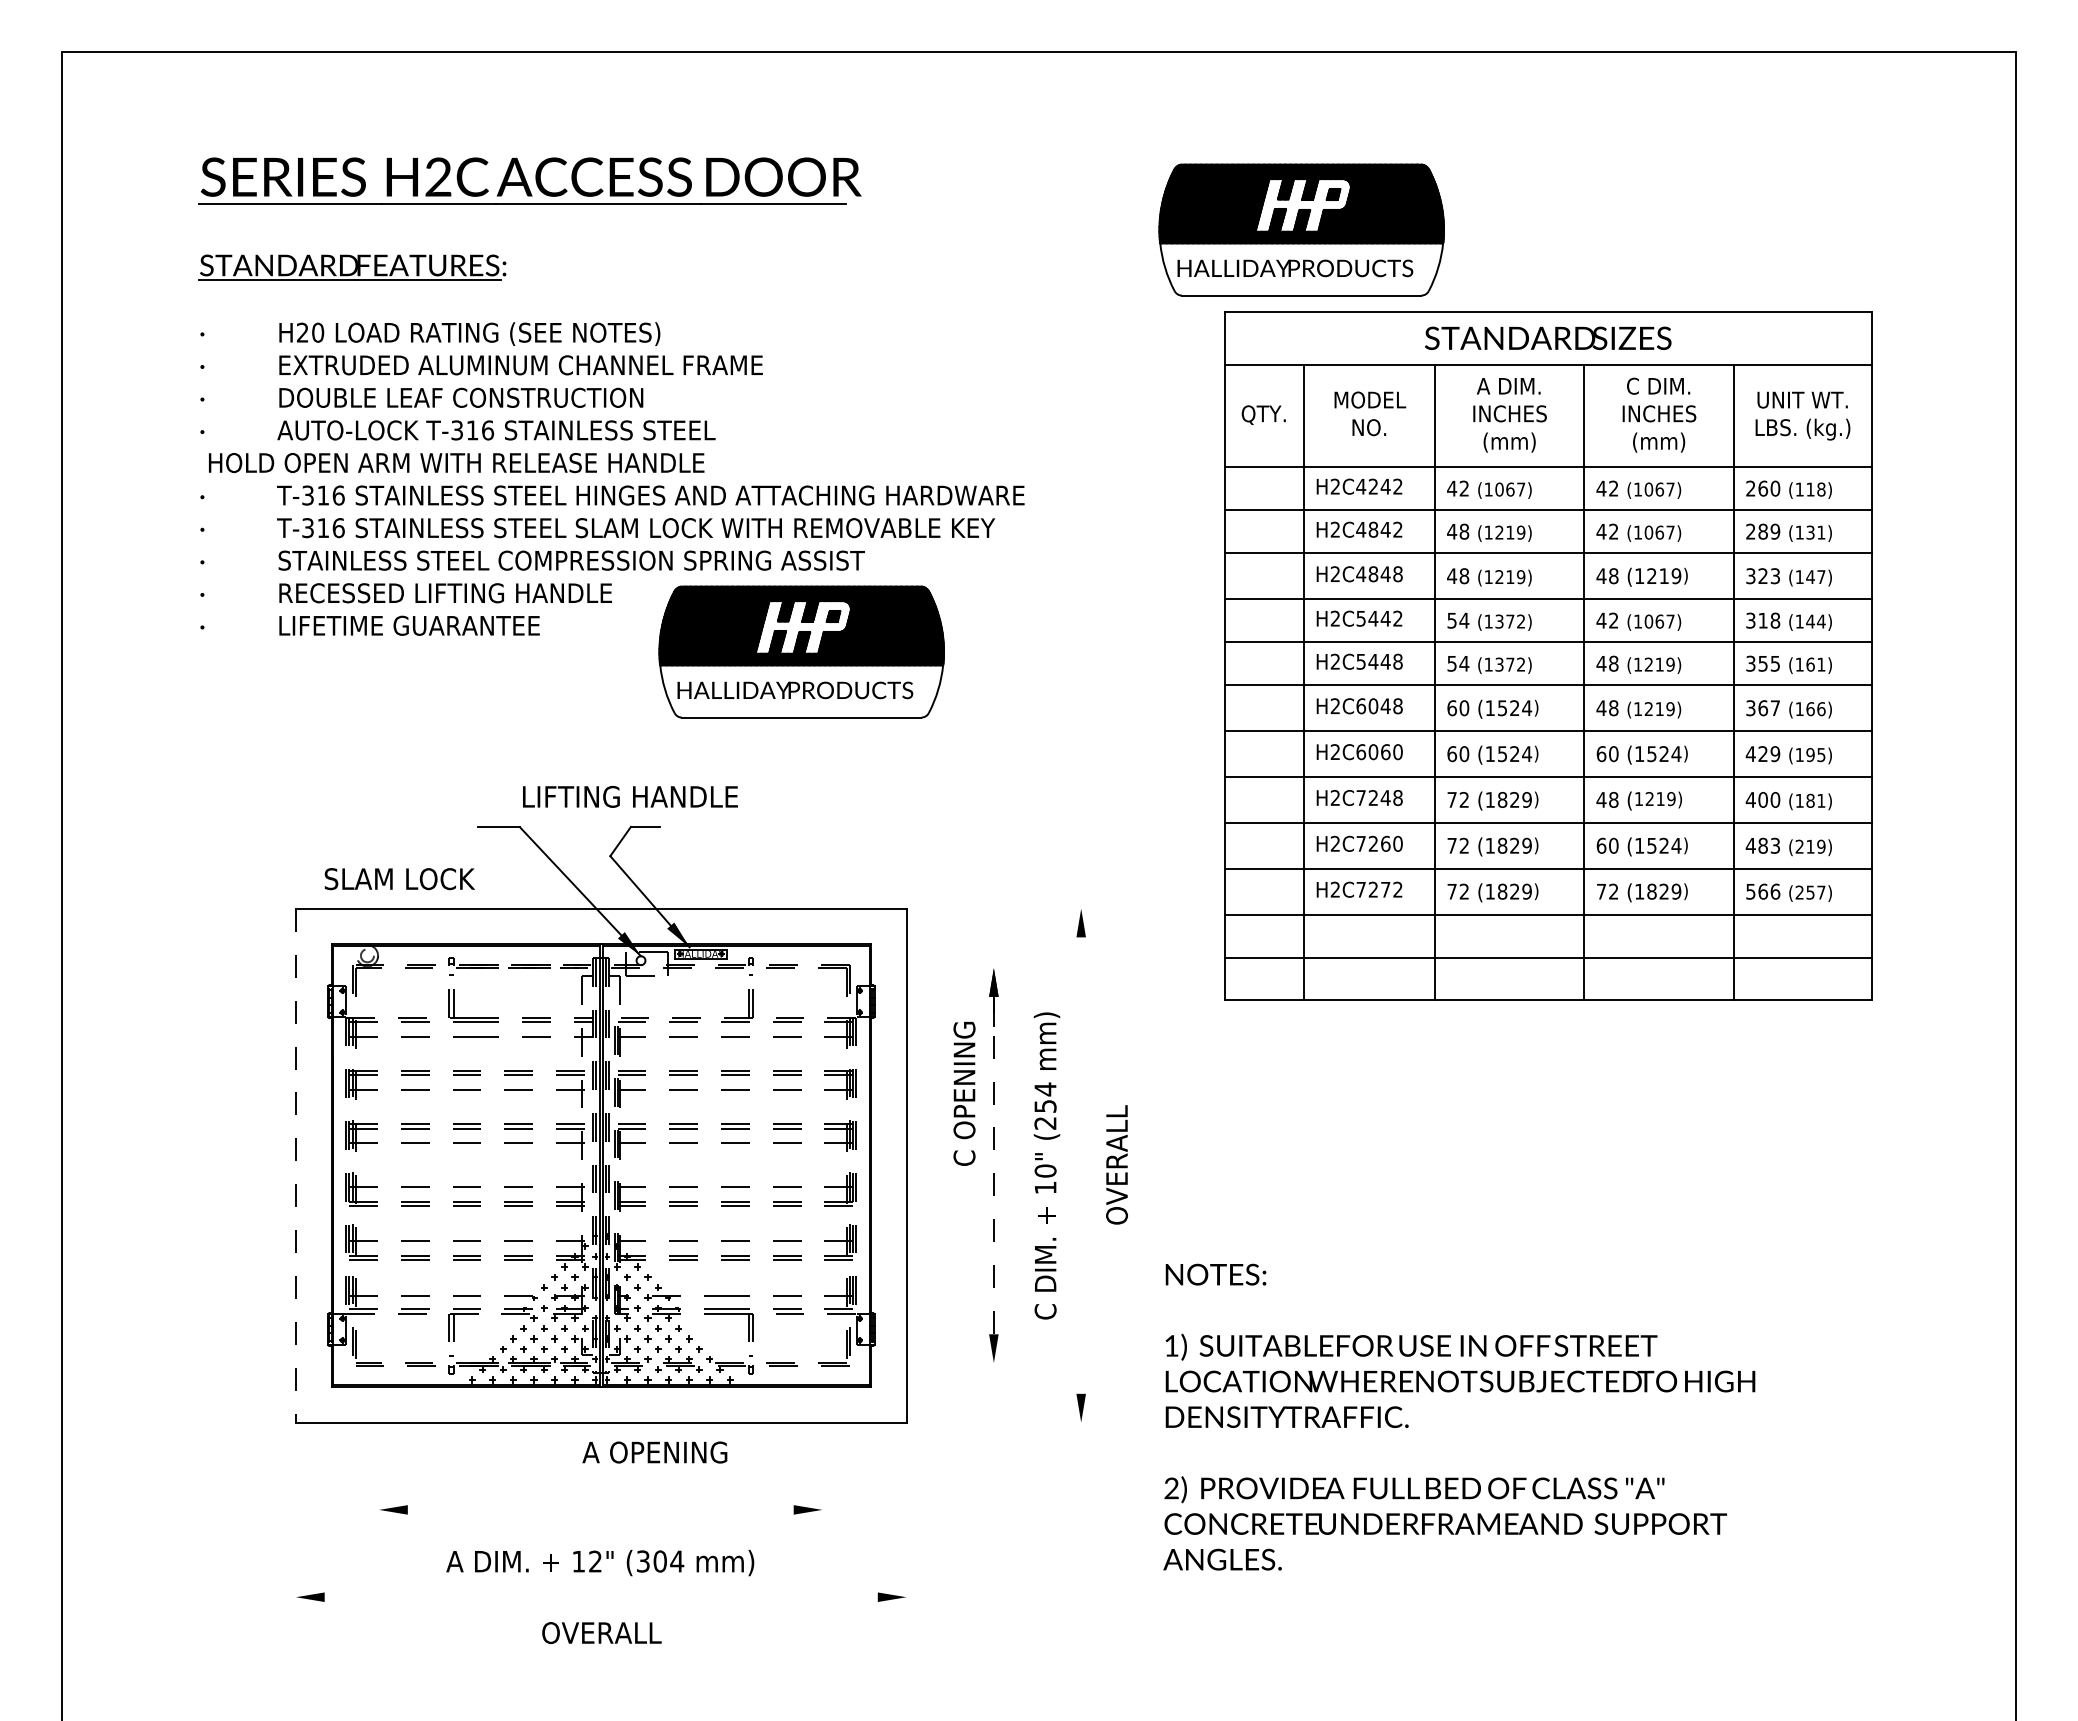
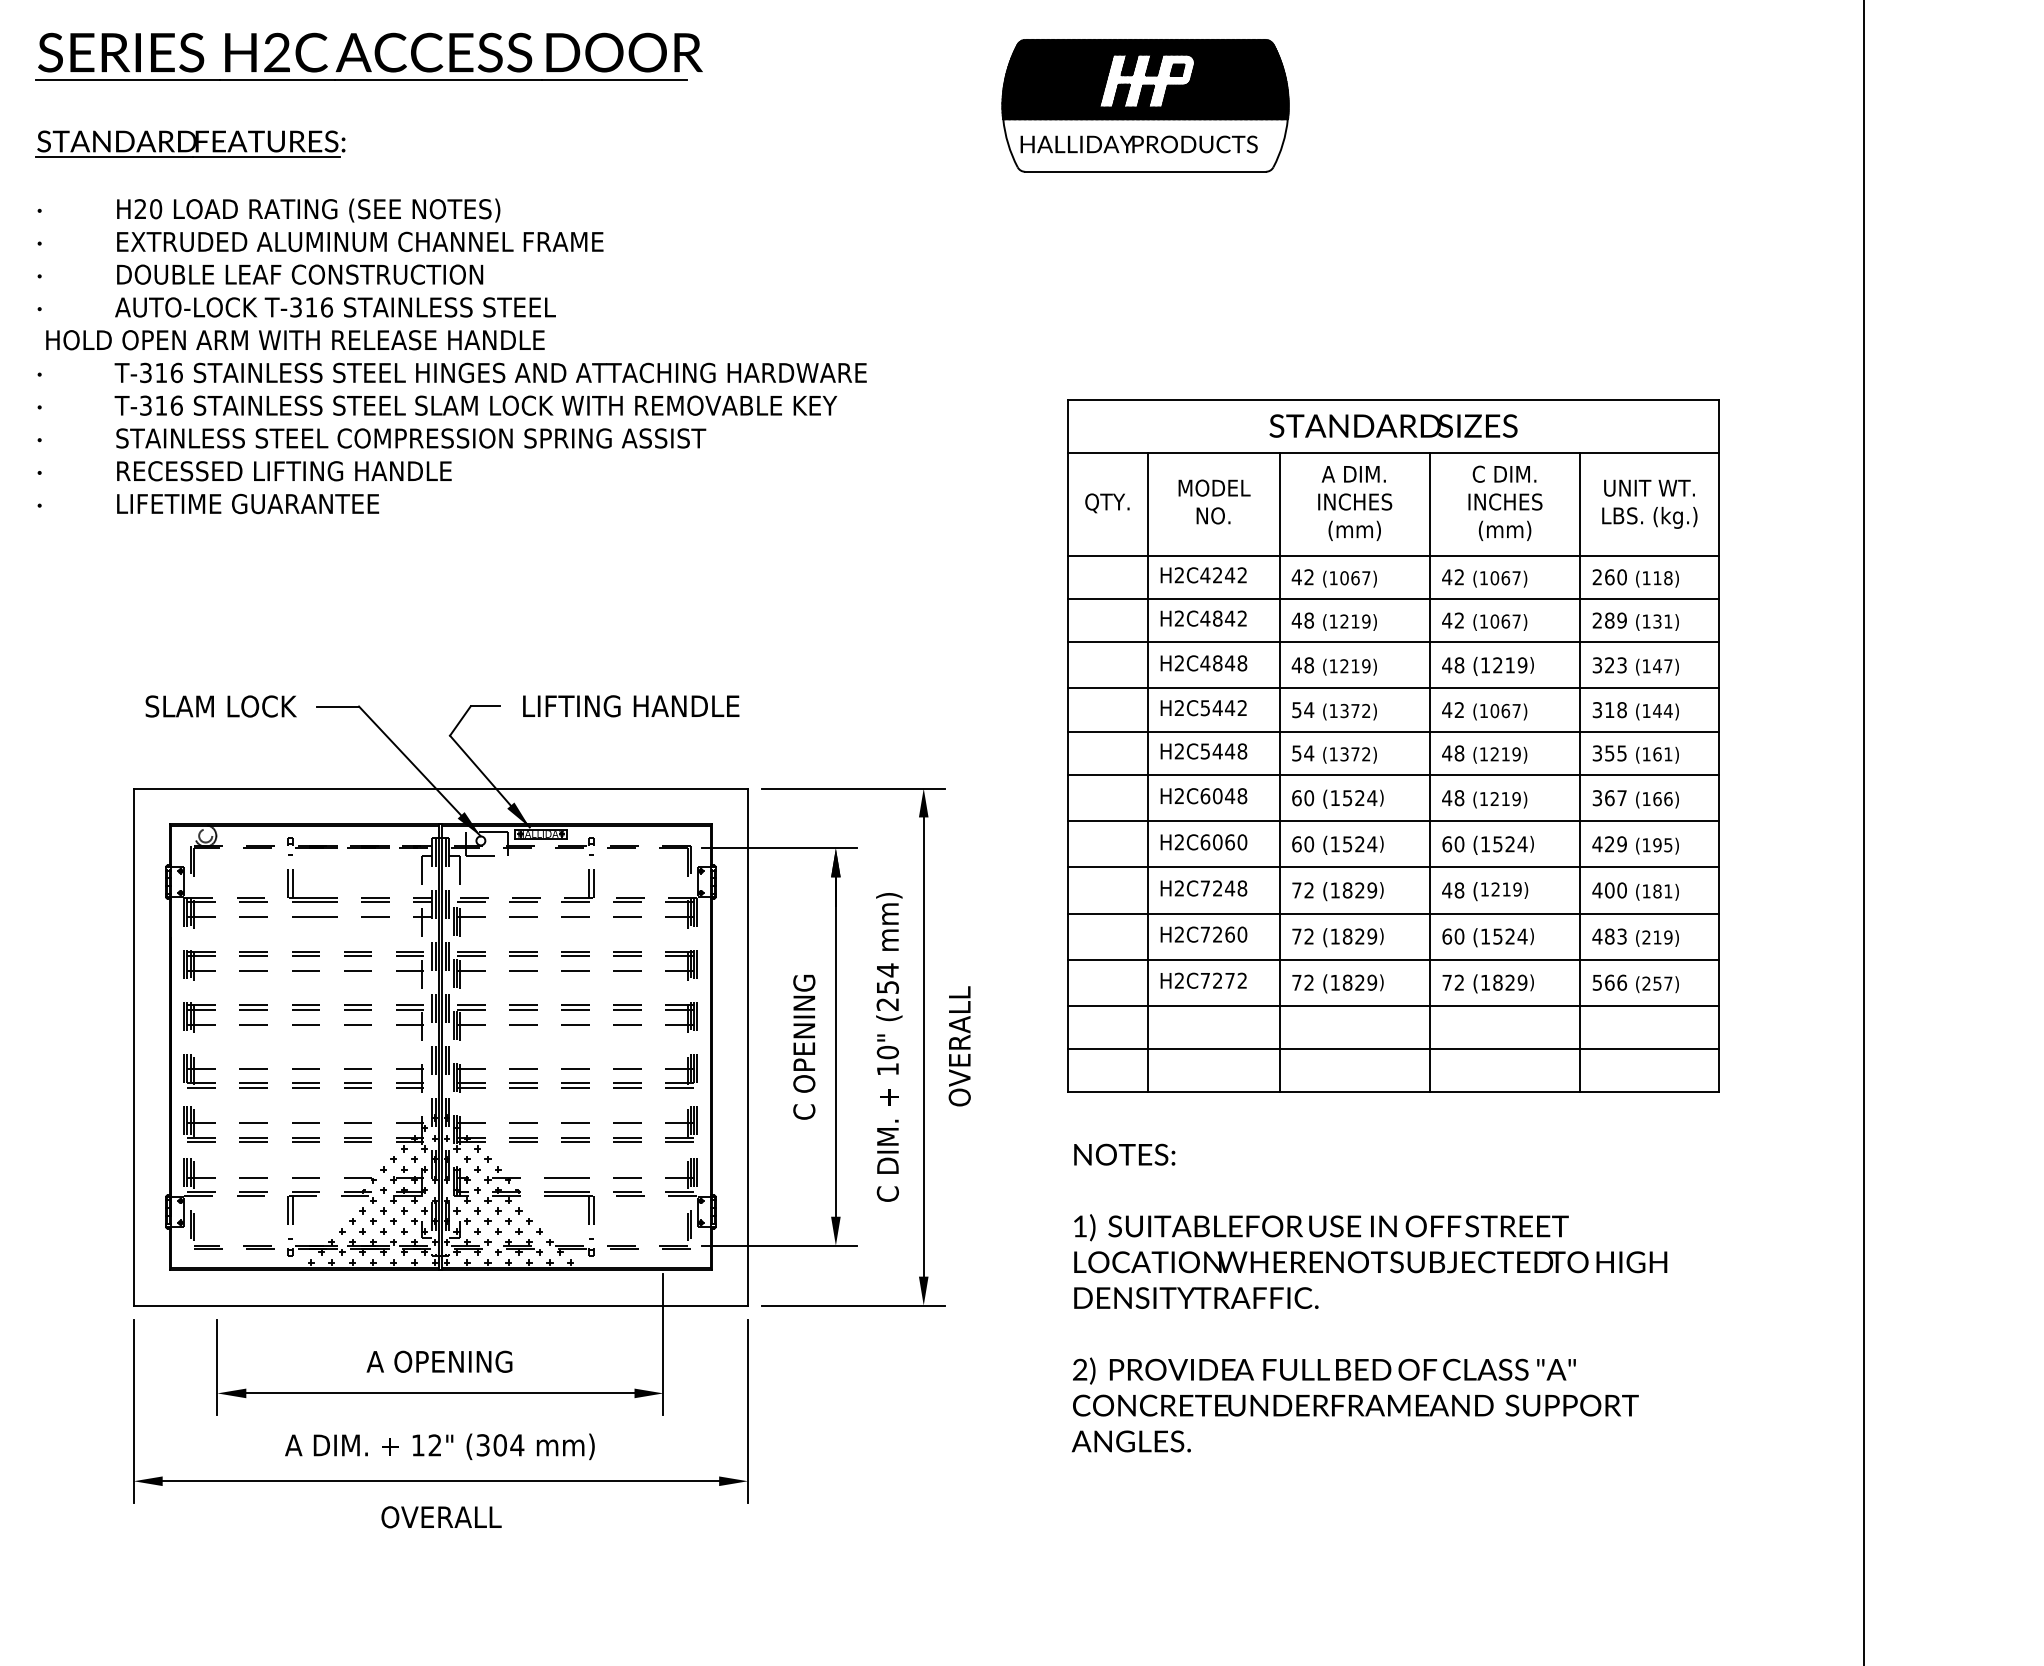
part: (801, 651) -> (642, 529), removed
part: (1548, 655) -> (1393, 745), moved
text: (630, 796) -> (631, 705), moved
text: (399, 879) -> (220, 706), moved
line: (1011, 908) -> (853, 788), added
line: (938, 968) -> (780, 848), added
text: (964, 1093) -> (804, 1046), moved
line: (295, 1165) -> (133, 1046), dashed -> solid
line: (993, 1165) -> (835, 1046), dashed -> solid
line: (1081, 1165) -> (924, 1046), added
line: (938, 1363) -> (780, 1246), added
text: (1459, 1416) -> (1369, 1297), moved
line: (1011, 1422) -> (853, 1305), added
text: (654, 1452) -> (439, 1361), moved
line: (822, 1461) -> (663, 1344), added
line: (379, 1483) -> (217, 1366), added
line: (600, 1509) -> (440, 1392), added
line: (295, 1527) -> (133, 1411), added
line: (906, 1527) -> (747, 1411), added
line: (600, 1597) -> (440, 1481), added

